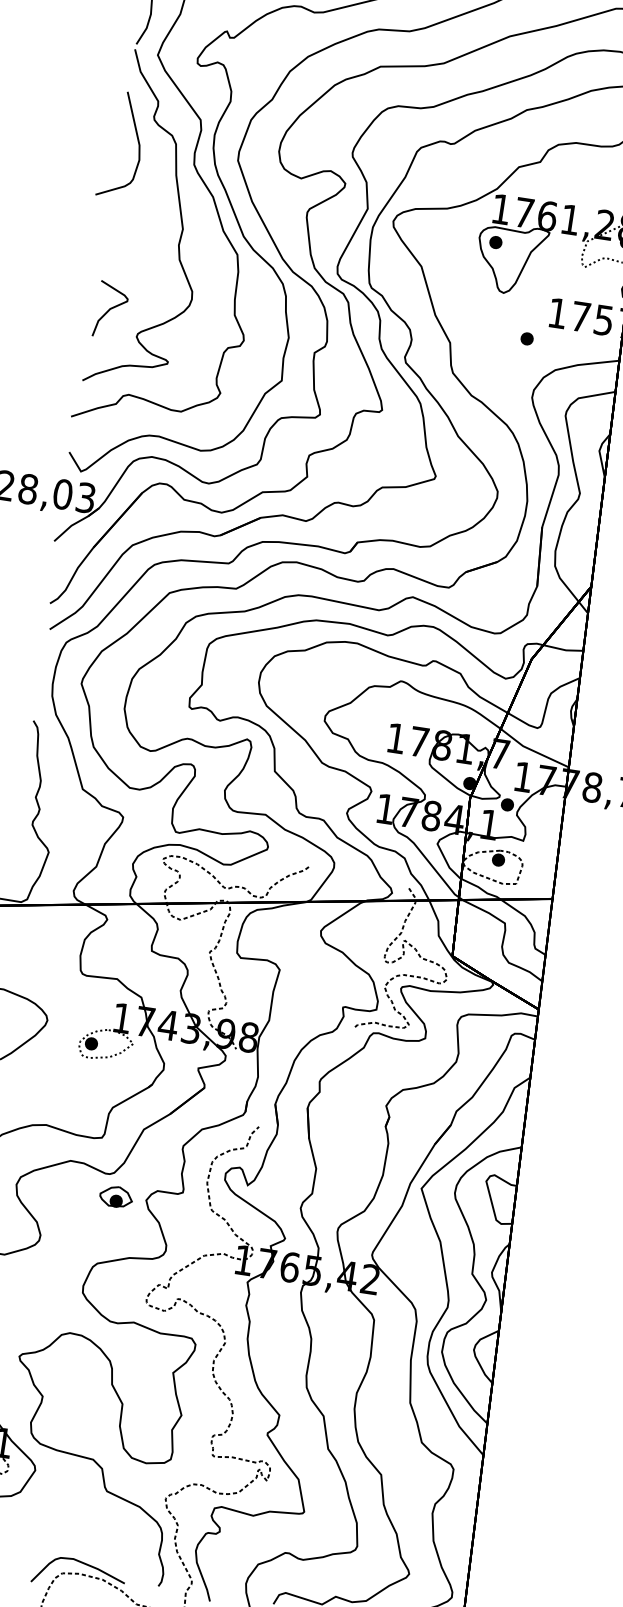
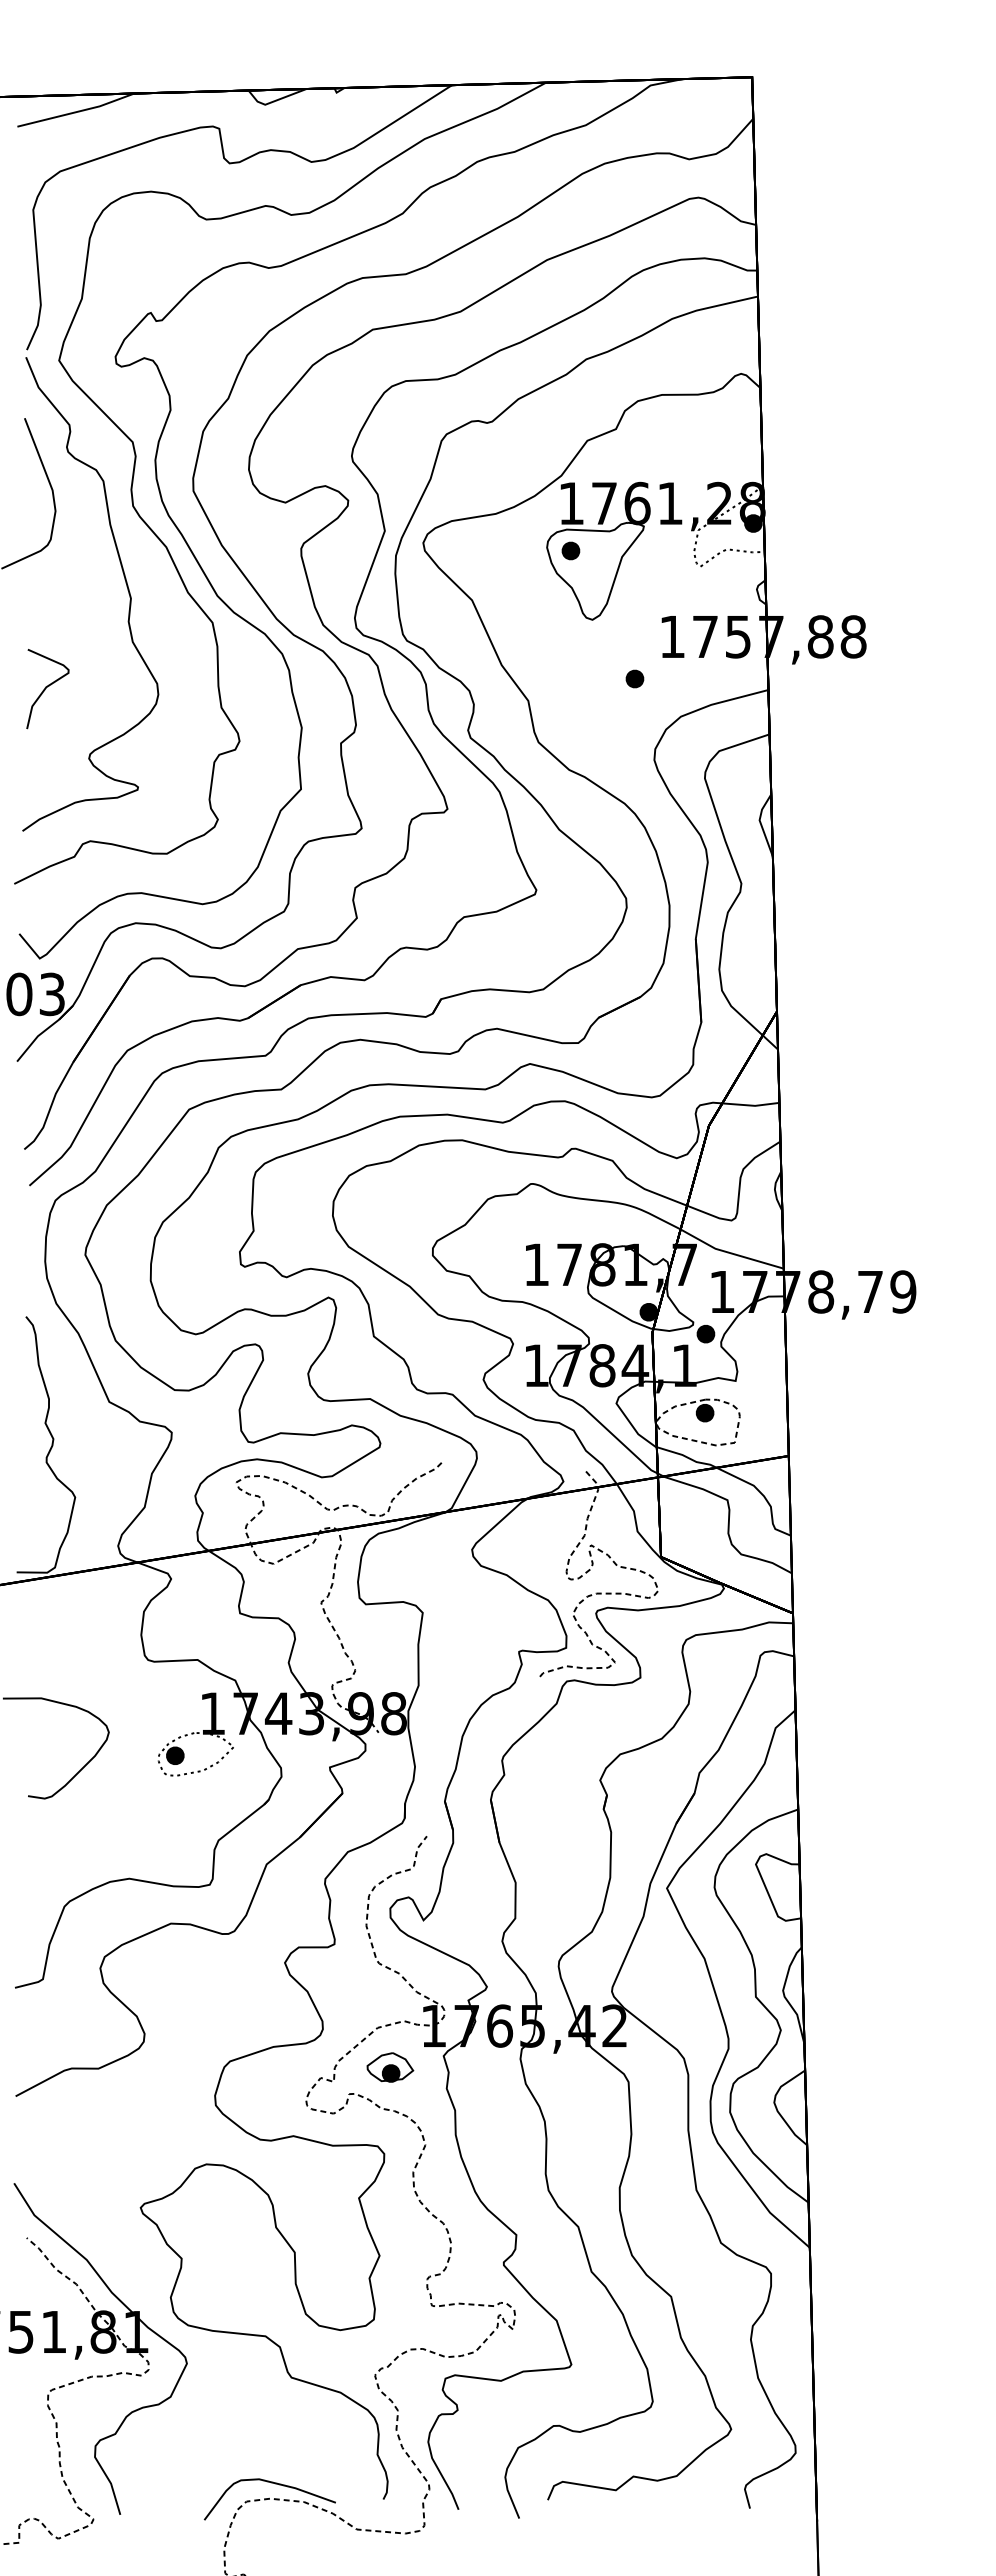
curve: (110, 309) -> (46, 688), moved
part: (116, 1197) -> (390, 2067), moved

